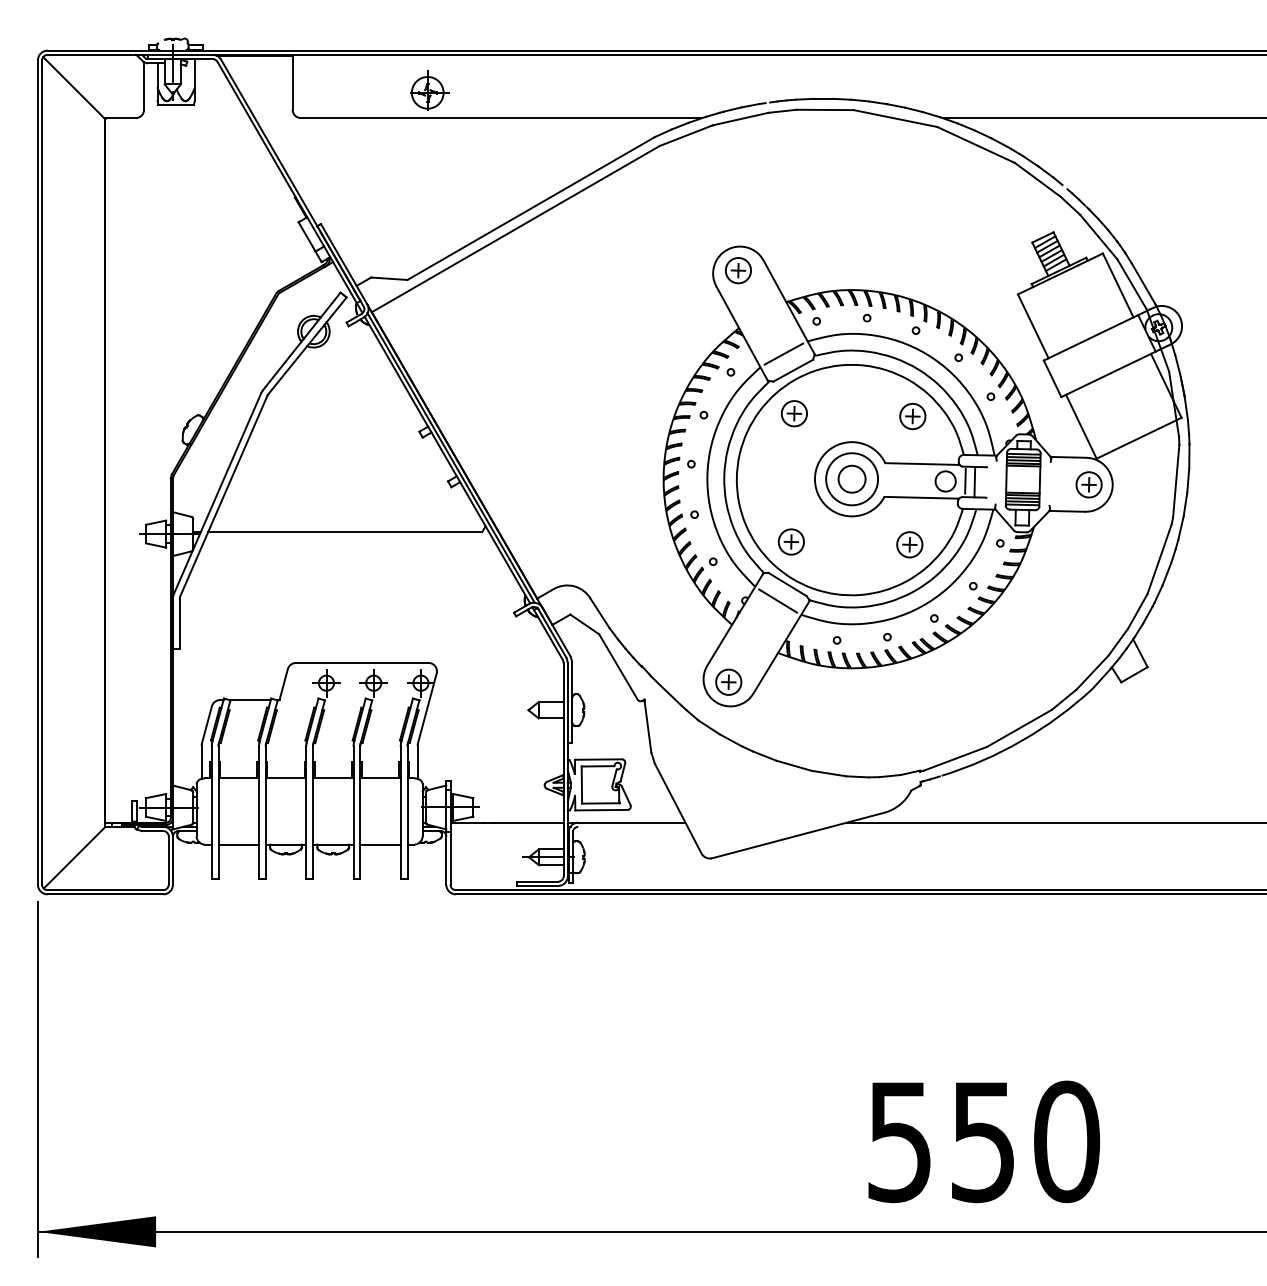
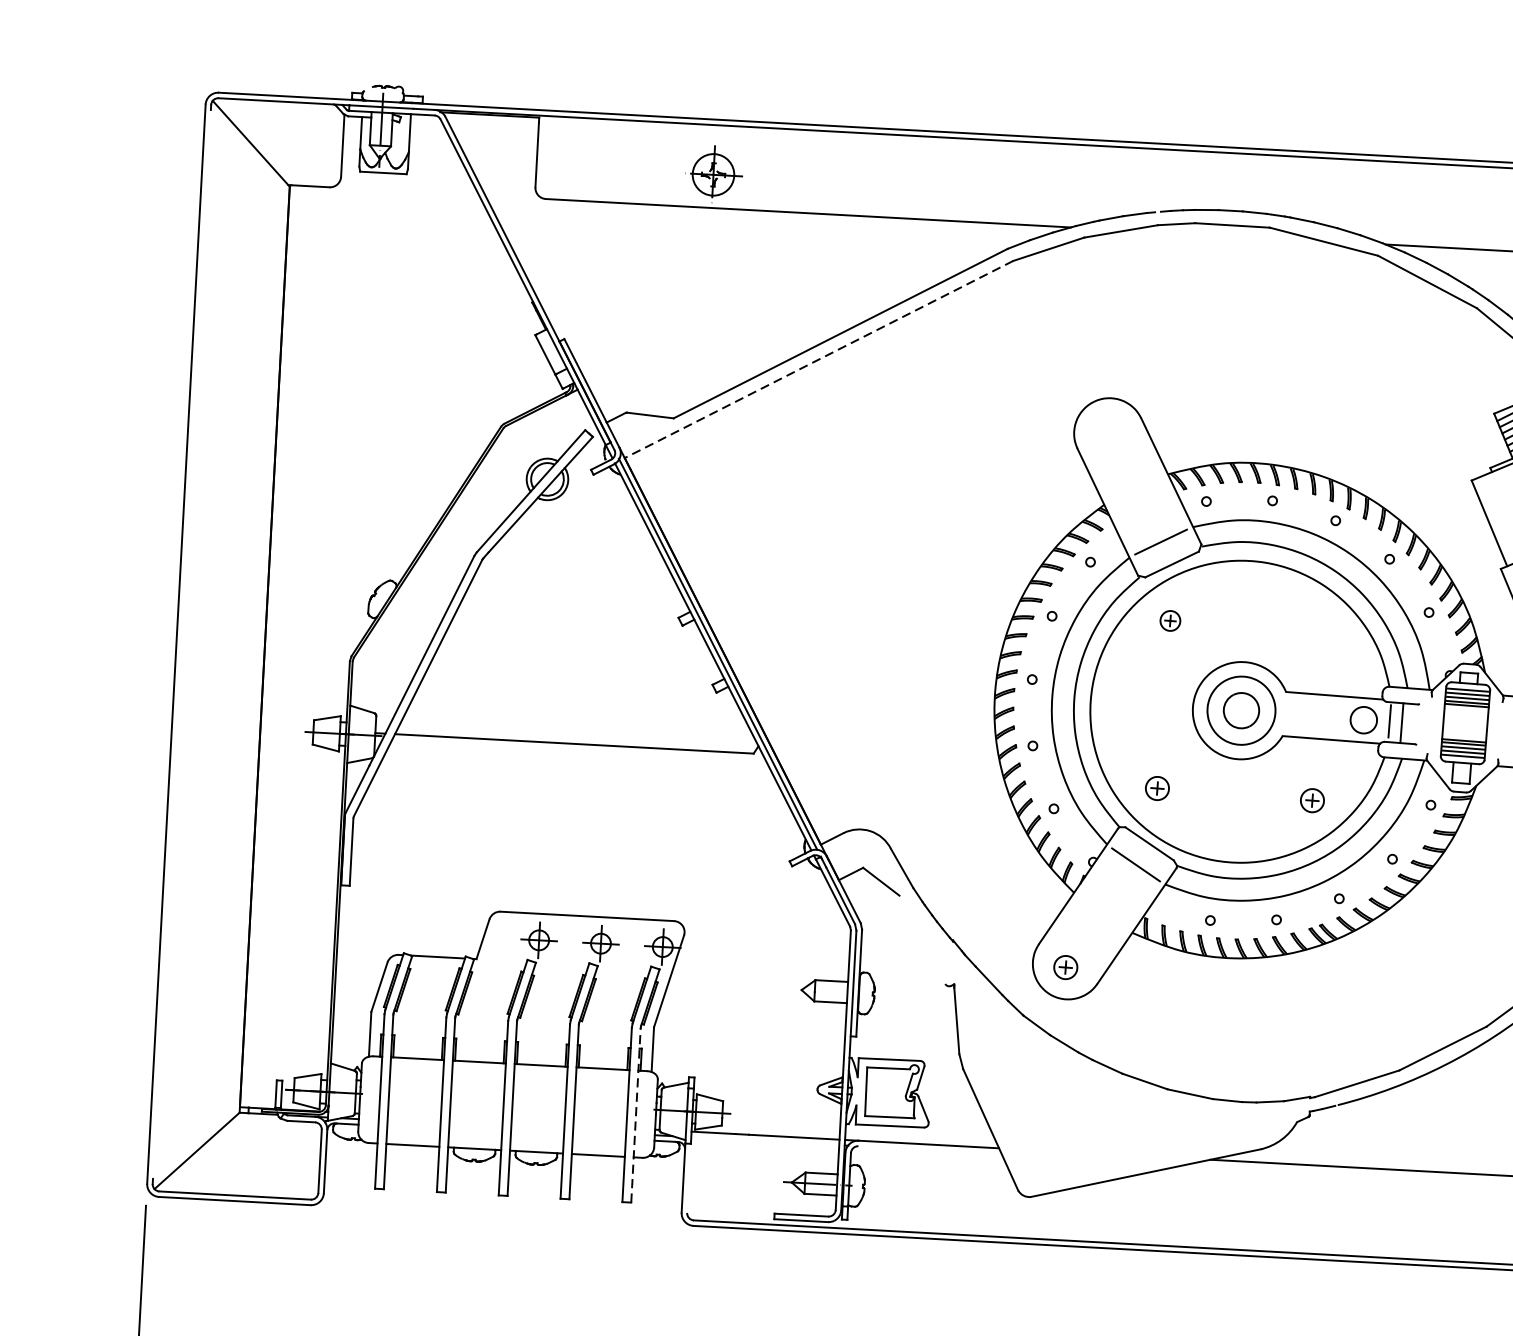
line: (515, 229) -> (818, 359), solid -> dashed
part: (737, 270) -> (1106, 429), removed
part: (793, 413) -> (1169, 620), size x0.6
part: (912, 416) -> (1324, 632), removed
line: (42, 472) -> (182, 644), removed
part: (790, 541) -> (1156, 787), size x0.7
part: (909, 544) -> (1311, 800), size x0.7
line: (618, 666) -> (922, 939), removed
part: (728, 681) -> (1065, 966), size x0.7
line: (407, 812) -> (635, 1115), solid -> dashed
line: (450, 857) -> (689, 1177), removed

